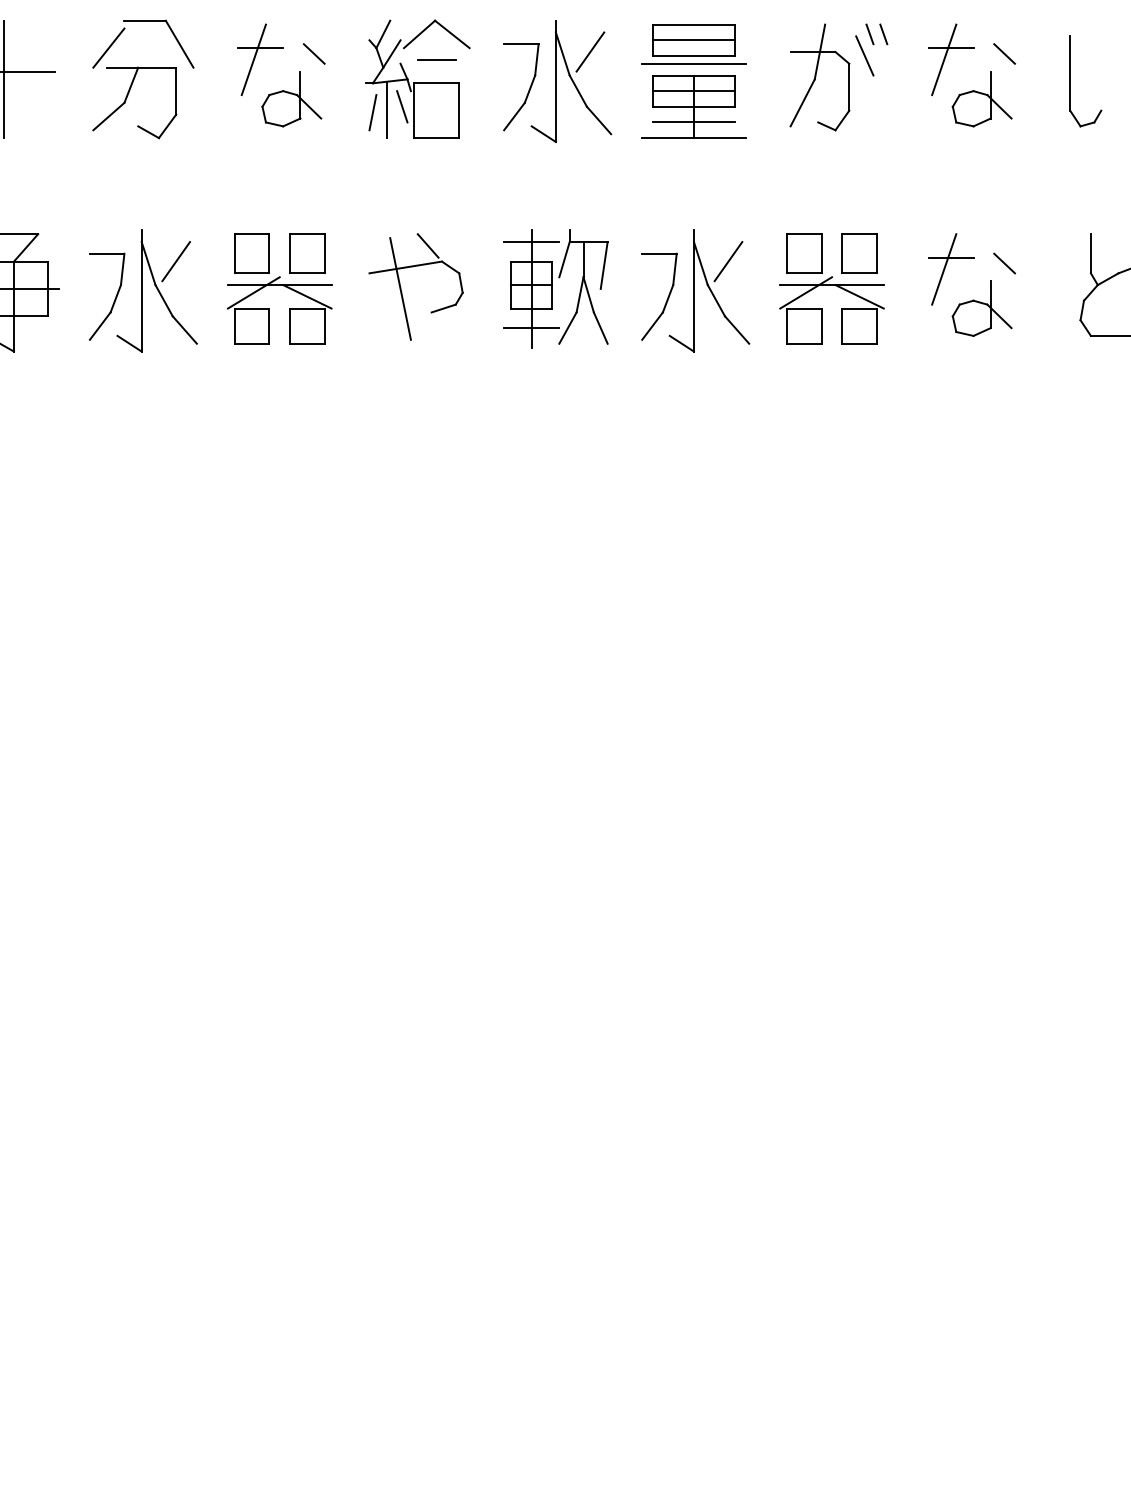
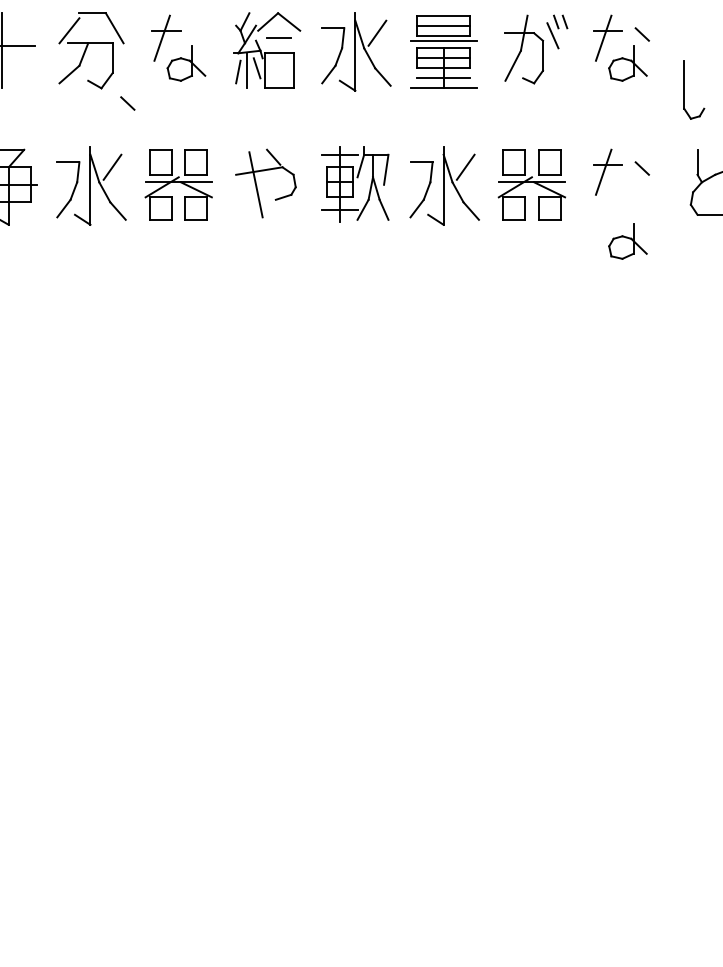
line: (313, 53) -> (127, 103), moved
part: (1070, 80) -> (684, 89), moved
part: (981, 308) -> (627, 241), moved

